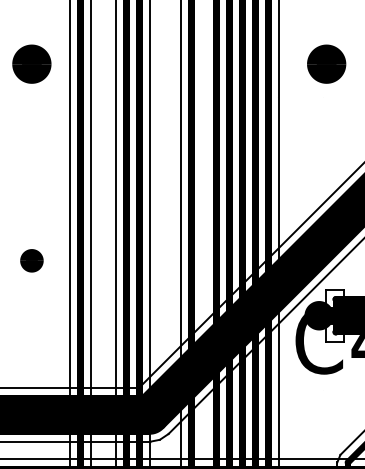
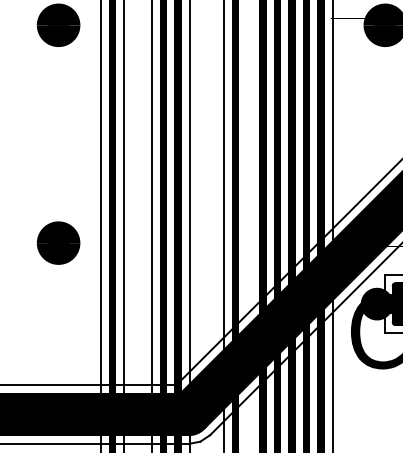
part: (31, 260) -> (58, 242), size x1.67

